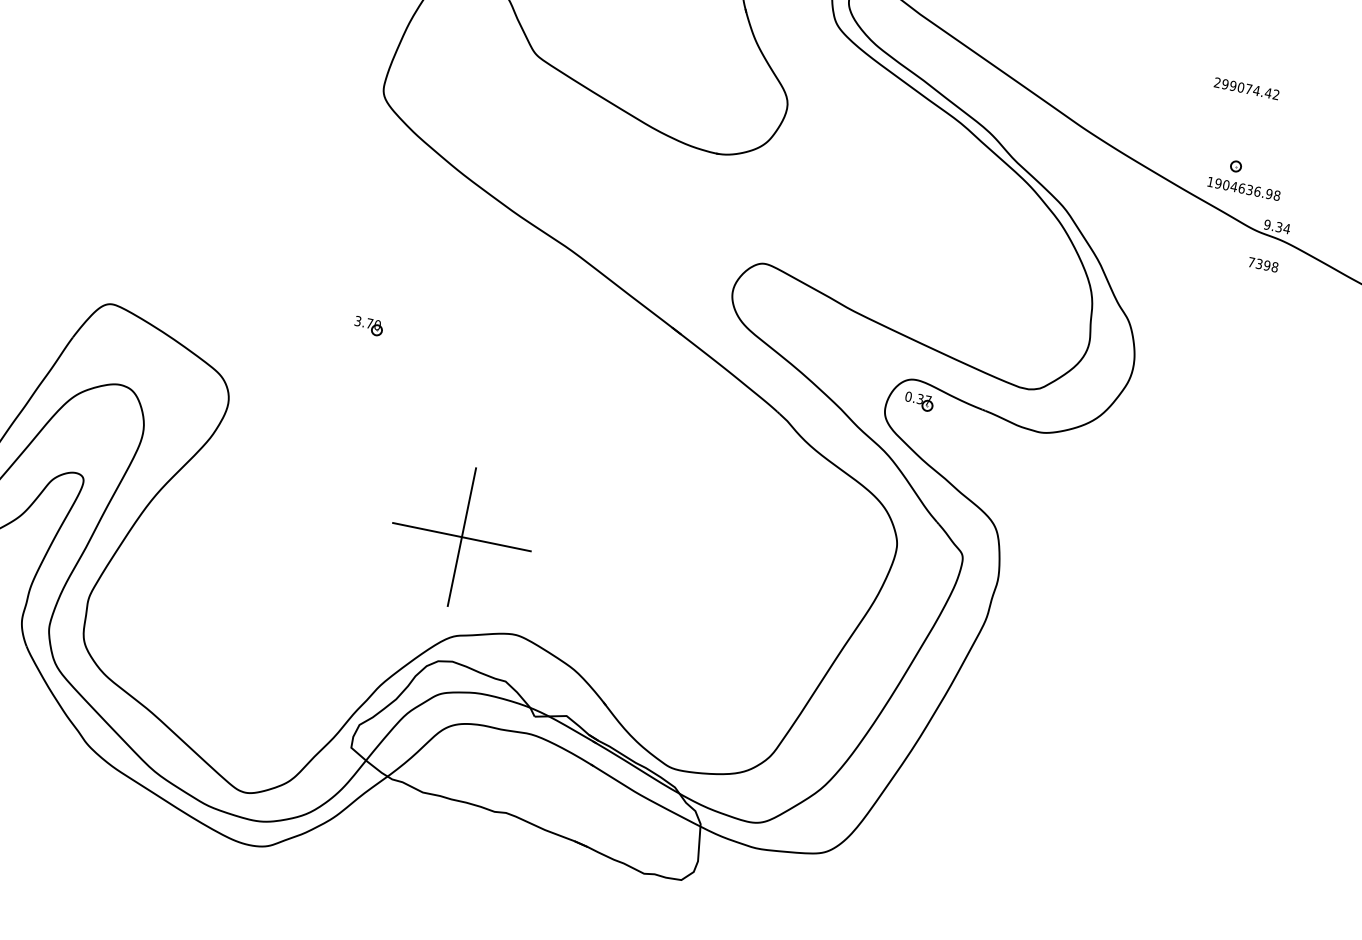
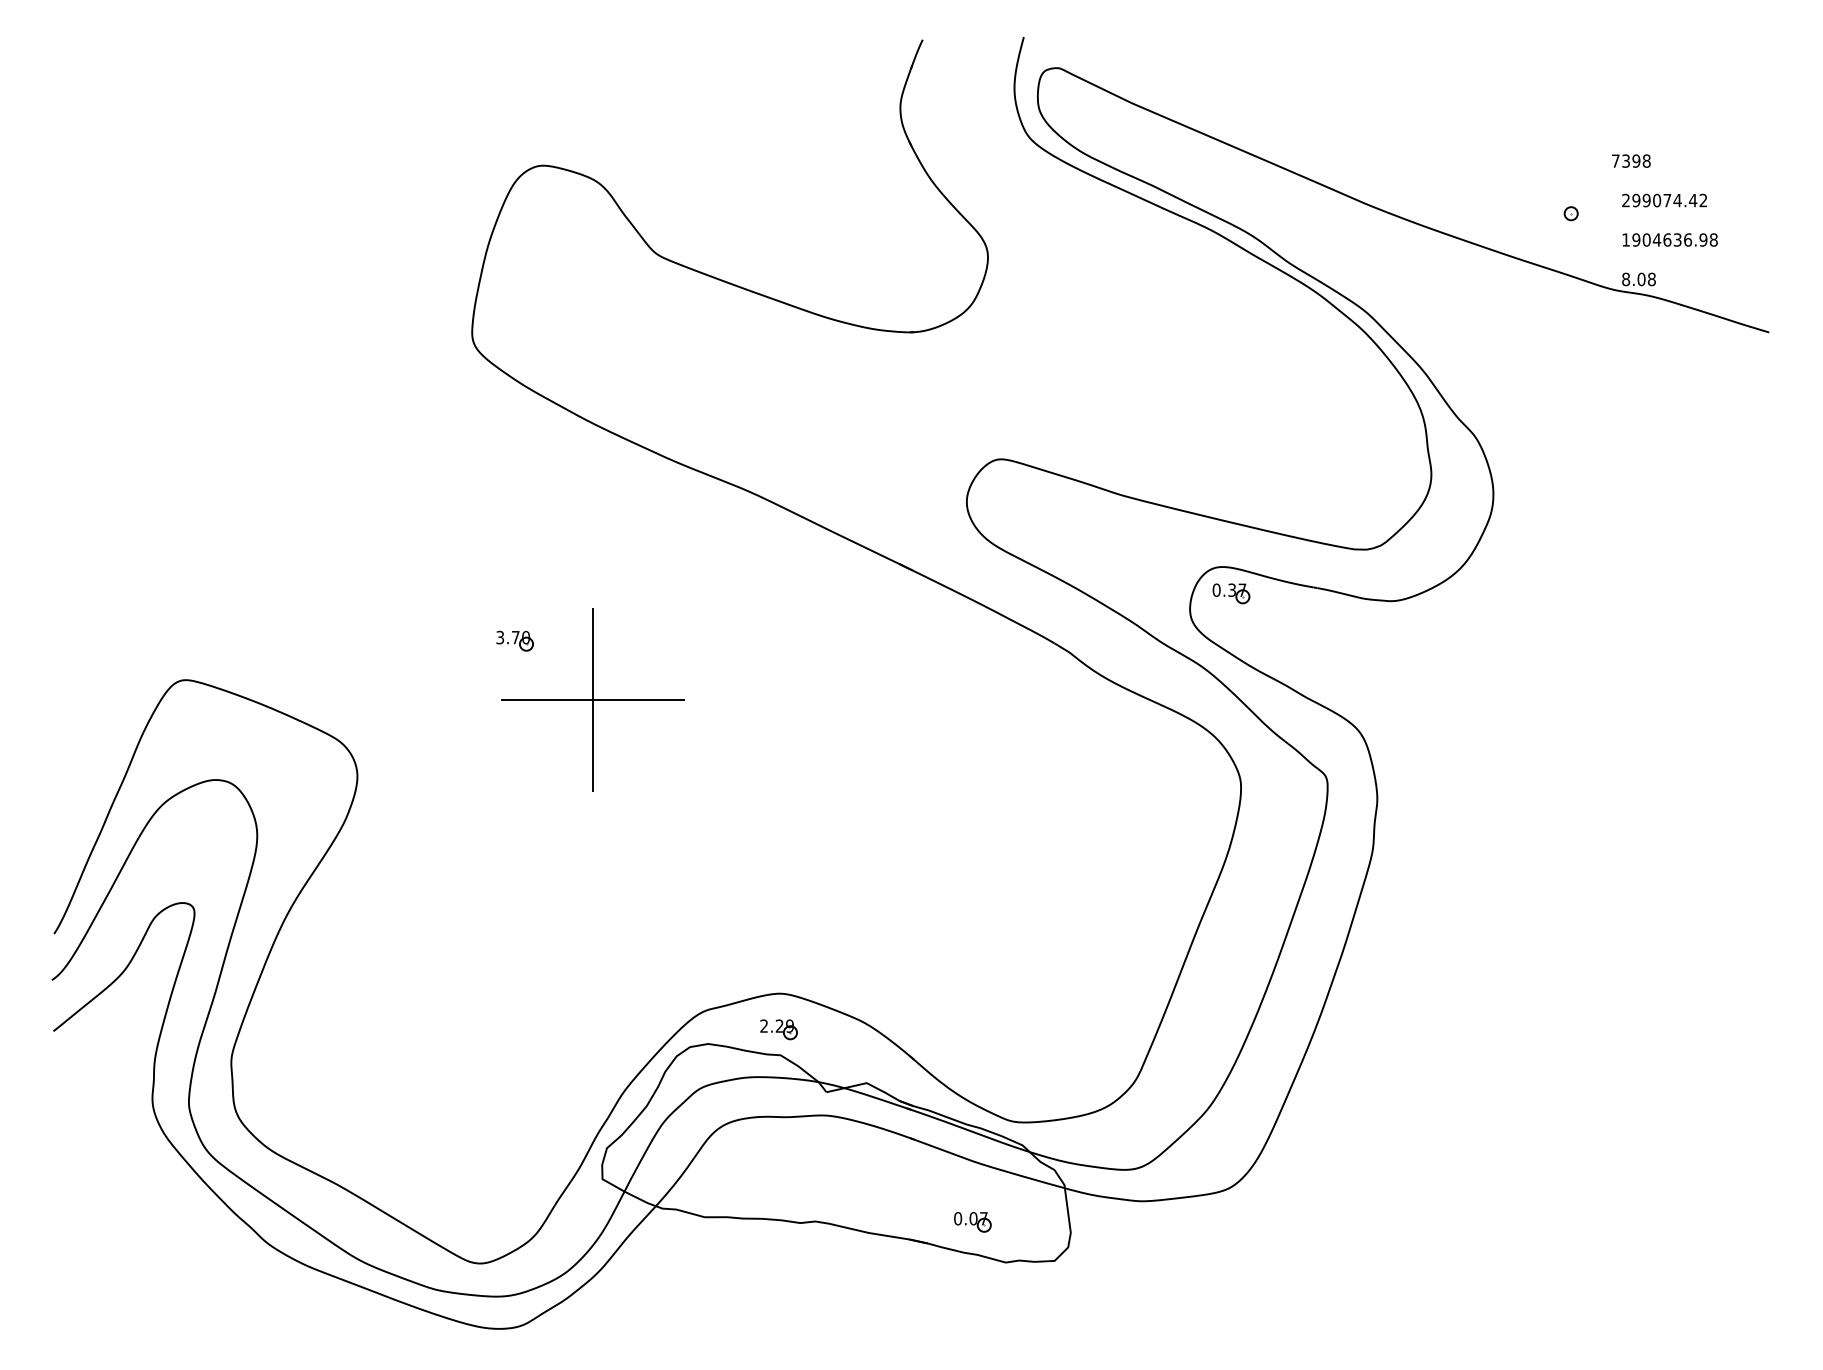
text: (1246, 88) -> (1664, 200), moved
text: (1243, 188) -> (1669, 239), moved
text: (1277, 227) -> (1639, 279), 9.34 -> 8.08
text: (1263, 264) -> (1631, 160), moved
part: (461, 536) -> (592, 699), moved
part: (508, 661) -> (778, 1029), added
part: (625, 838) -> (972, 1222), added

